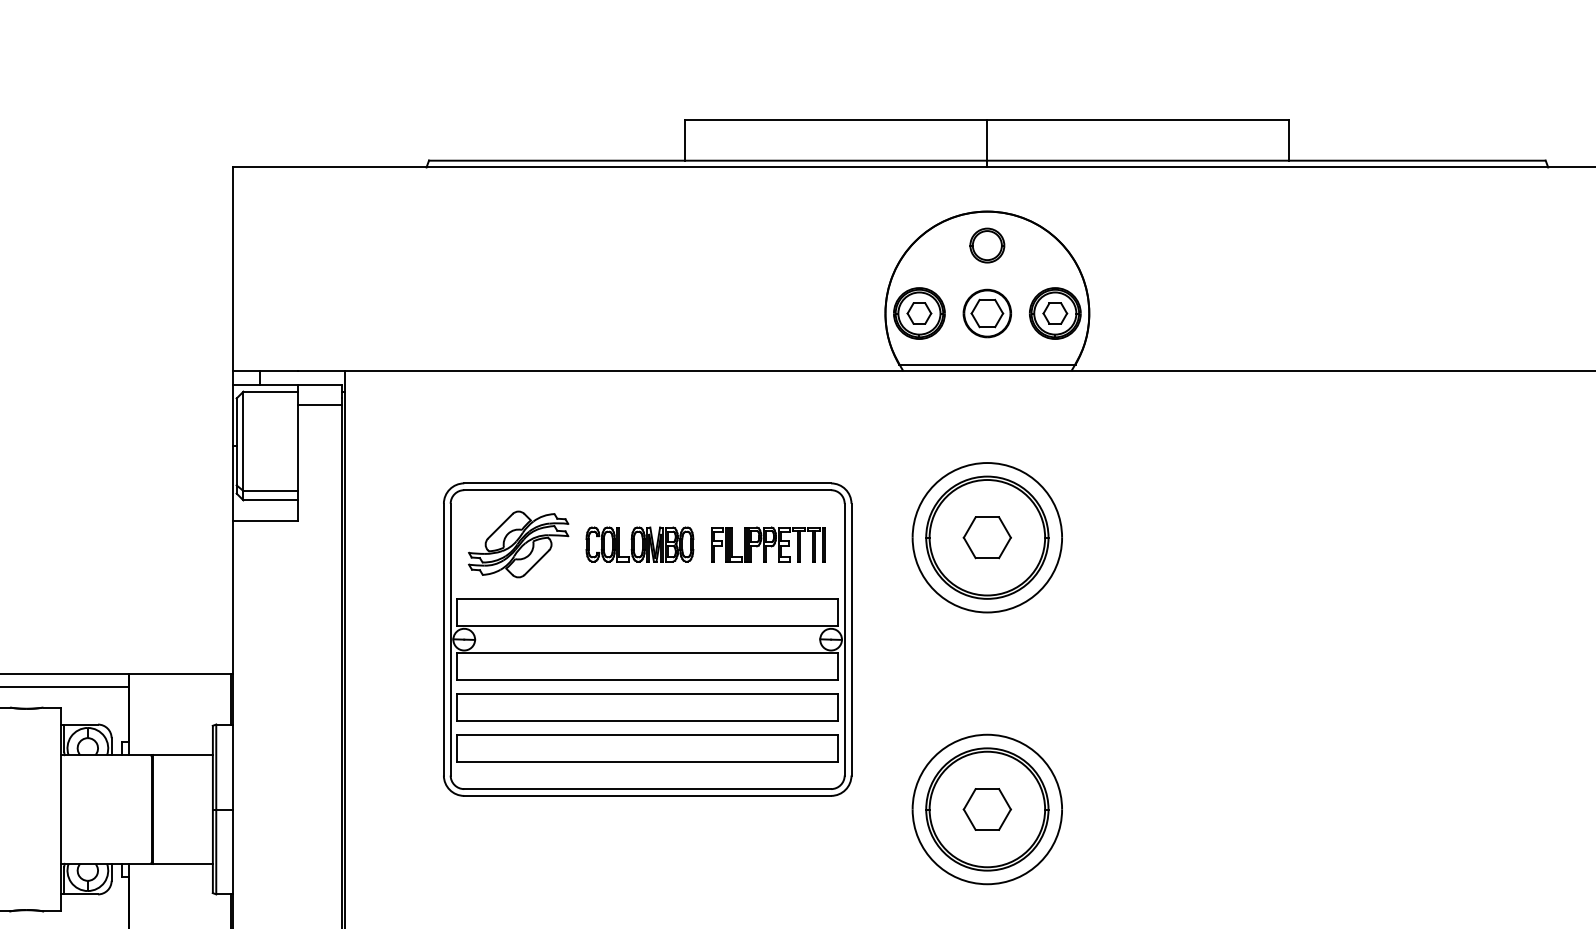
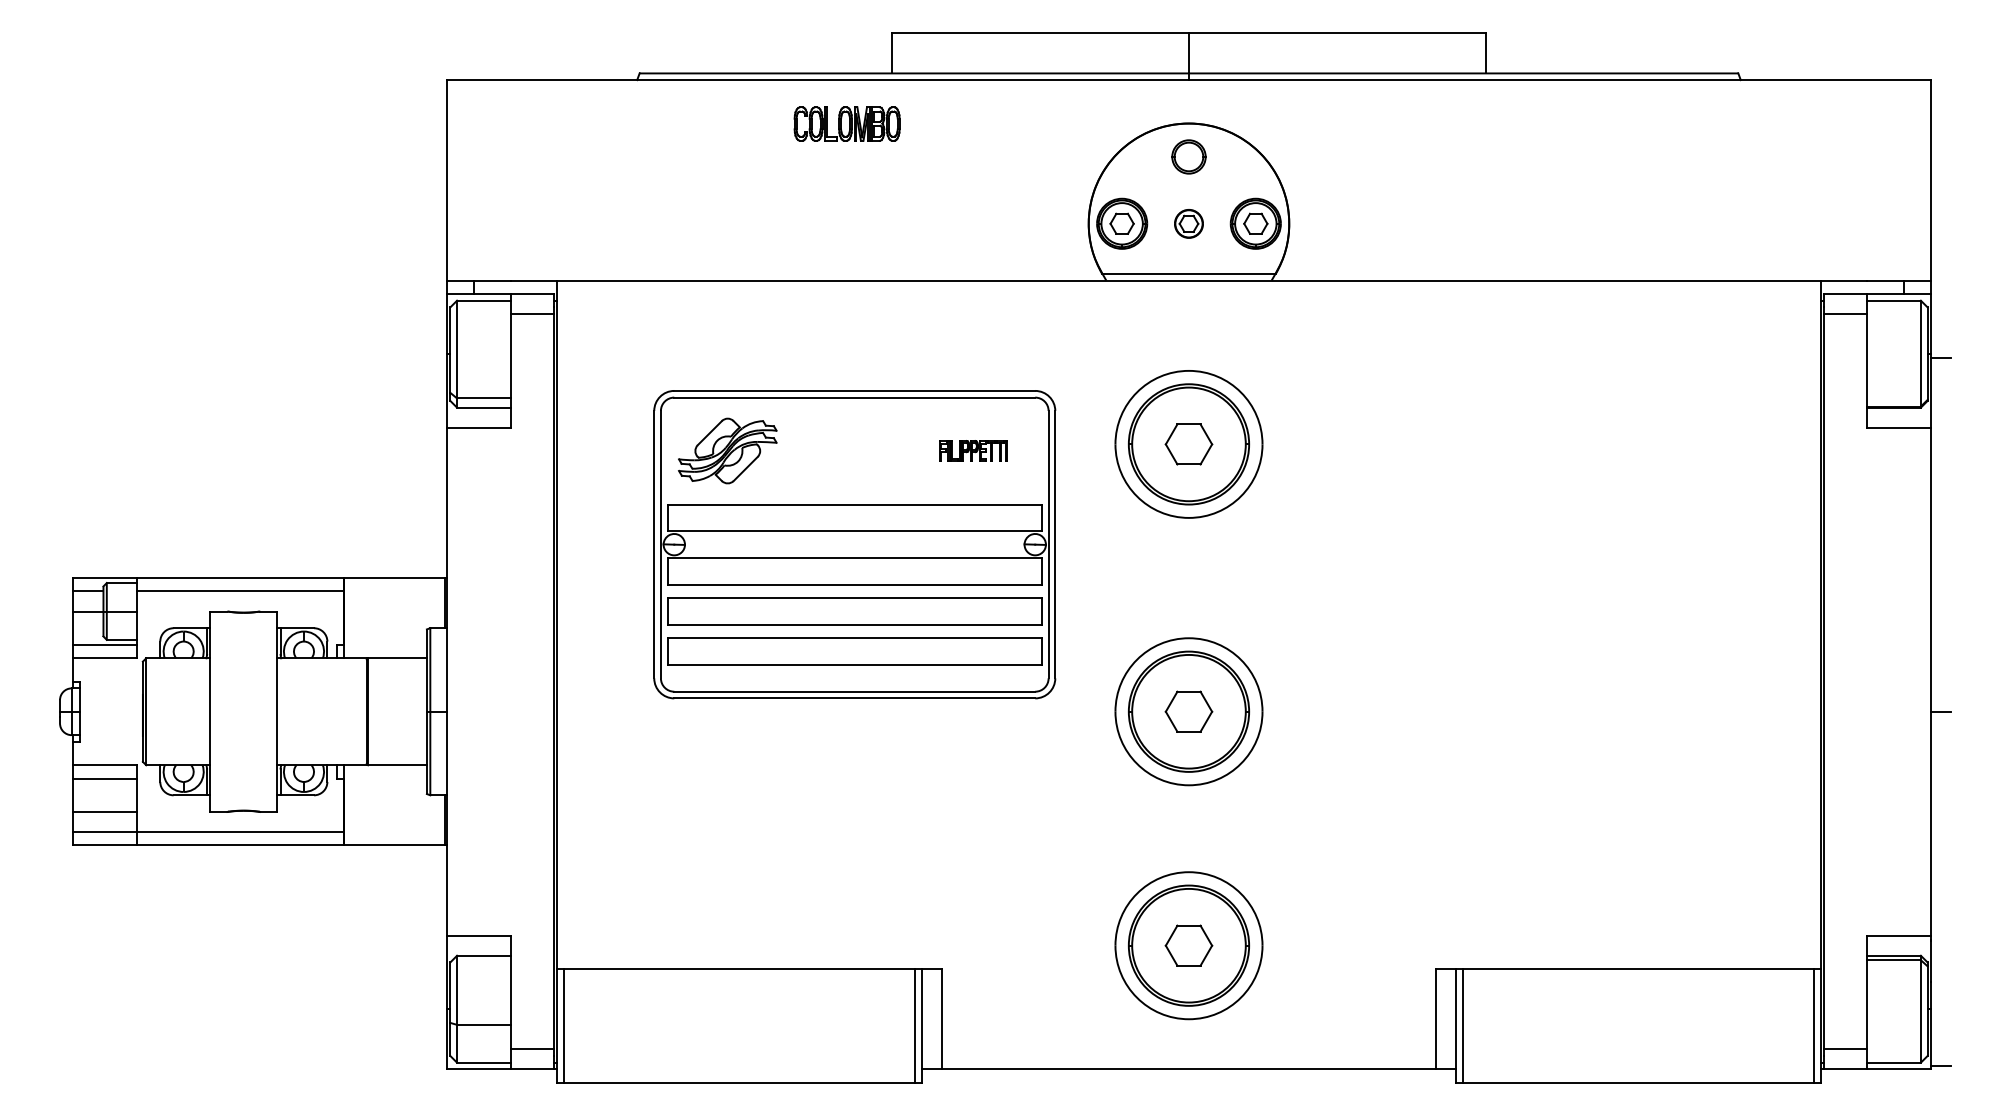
part: (986, 313) -> (1188, 223), size x0.6
part: (639, 543) -> (846, 123), moved
part: (768, 543) -> (973, 450), size x0.6

